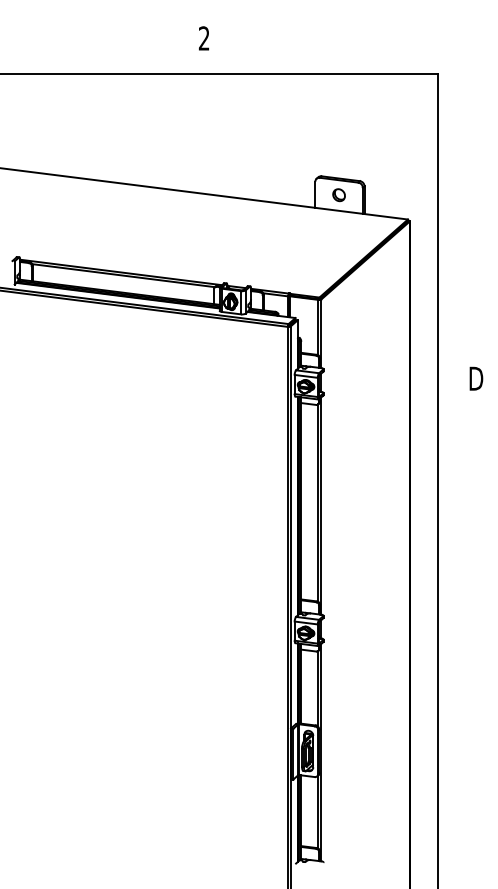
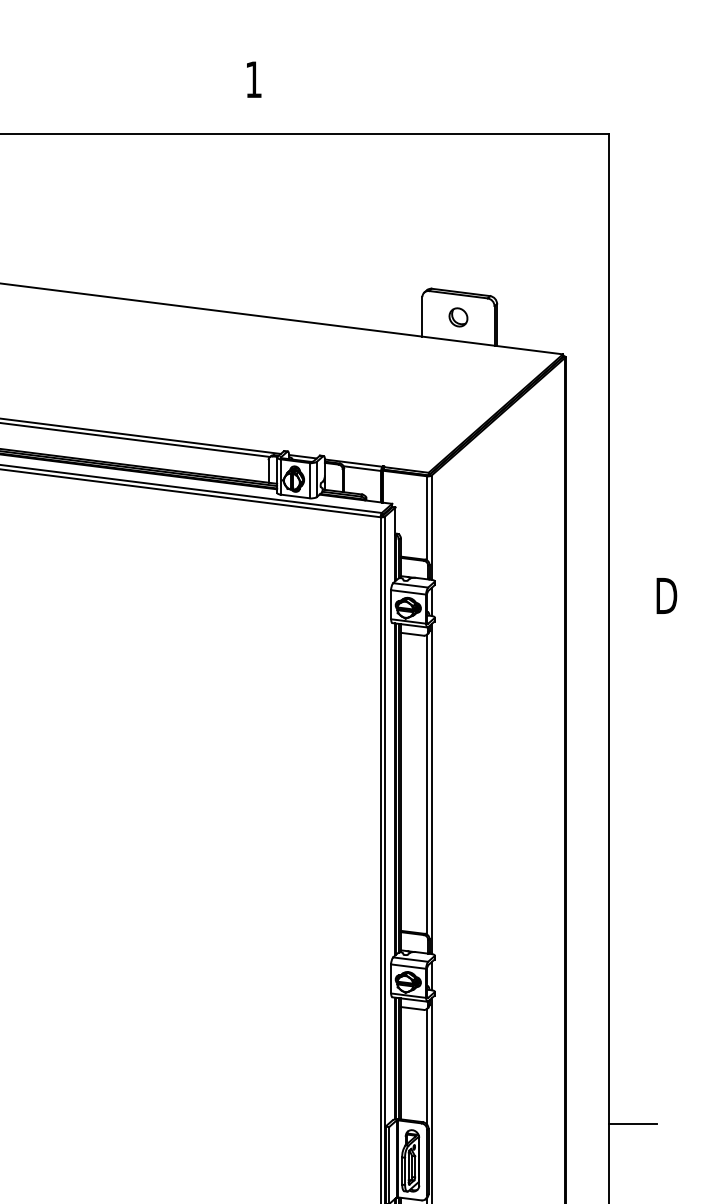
text: (203, 38) -> (252, 79), 2 -> 1
line: (454, 726) -> (633, 1123), added

